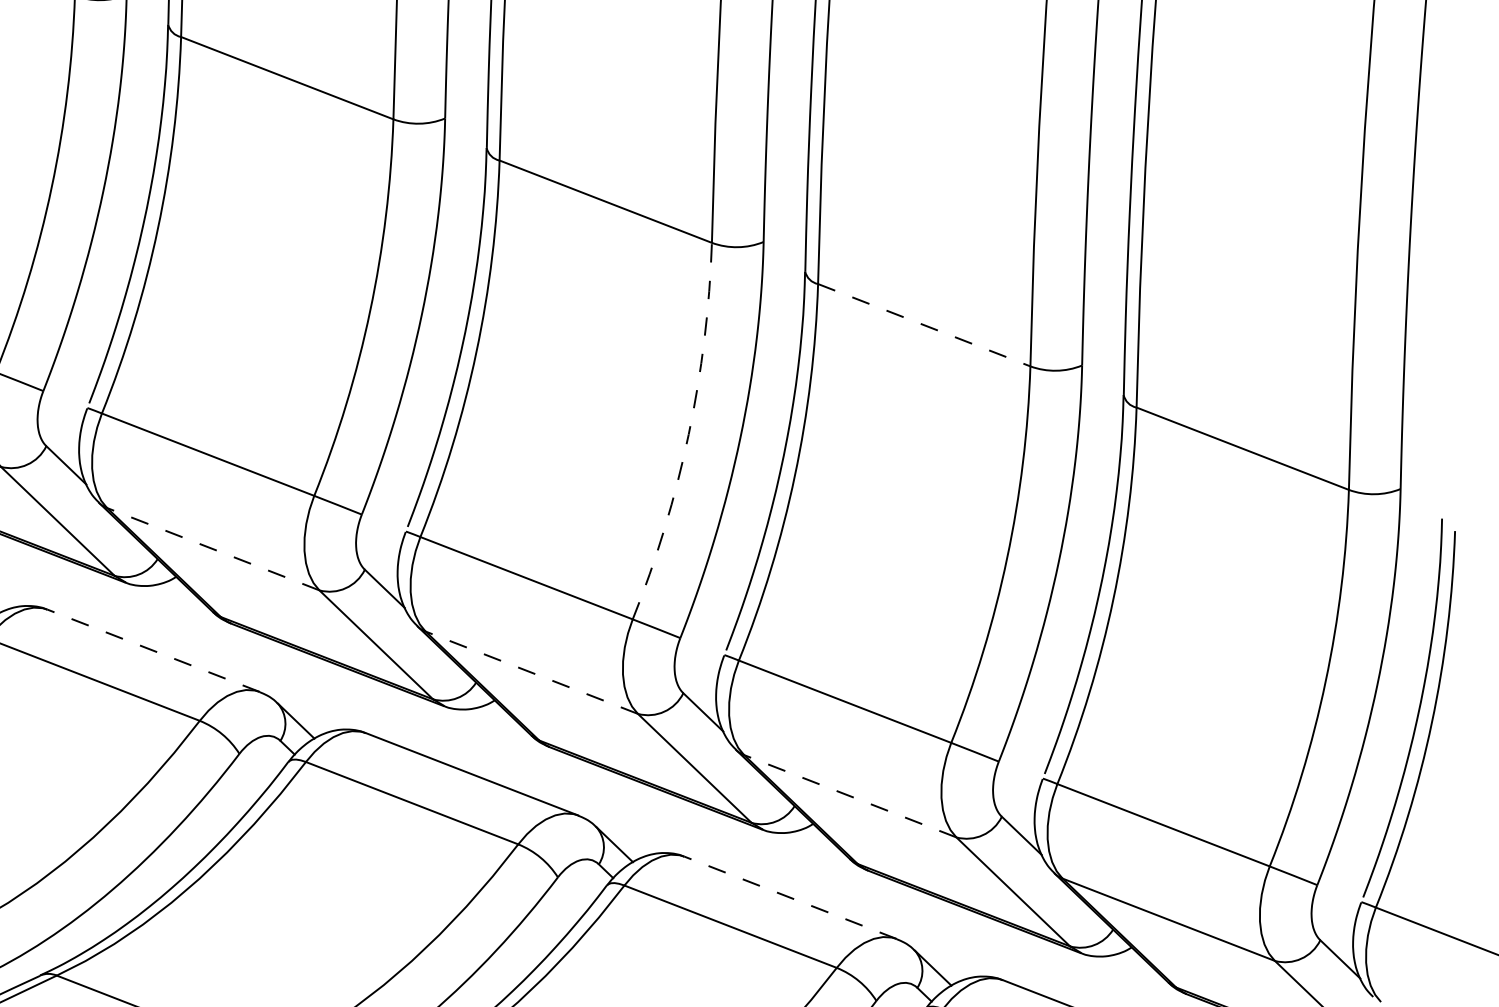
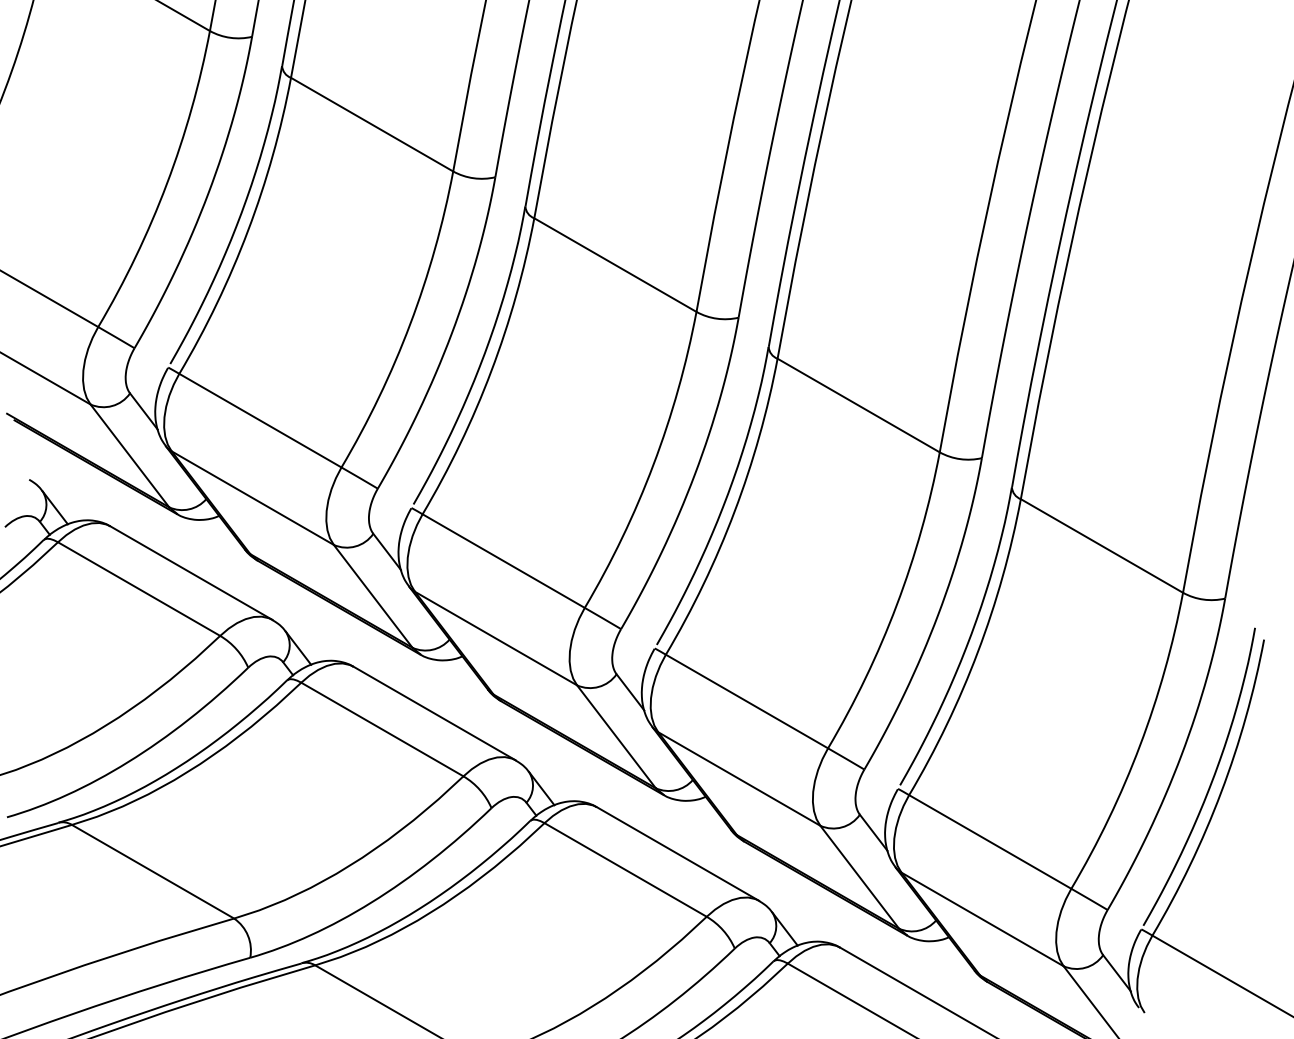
line: (924, 325) -> (858, 405), dashed -> solid
arc: (688, 434) -> (653, 464), dashed -> solid
line: (213, 549) -> (252, 498), dashed -> solid
line: (153, 651) -> (191, 573), dashed -> solid
line: (532, 672) -> (496, 638), dashed -> solid
line: (850, 795) -> (739, 778), dashed -> solid
line: (791, 898) -> (678, 854), dashed -> solid

